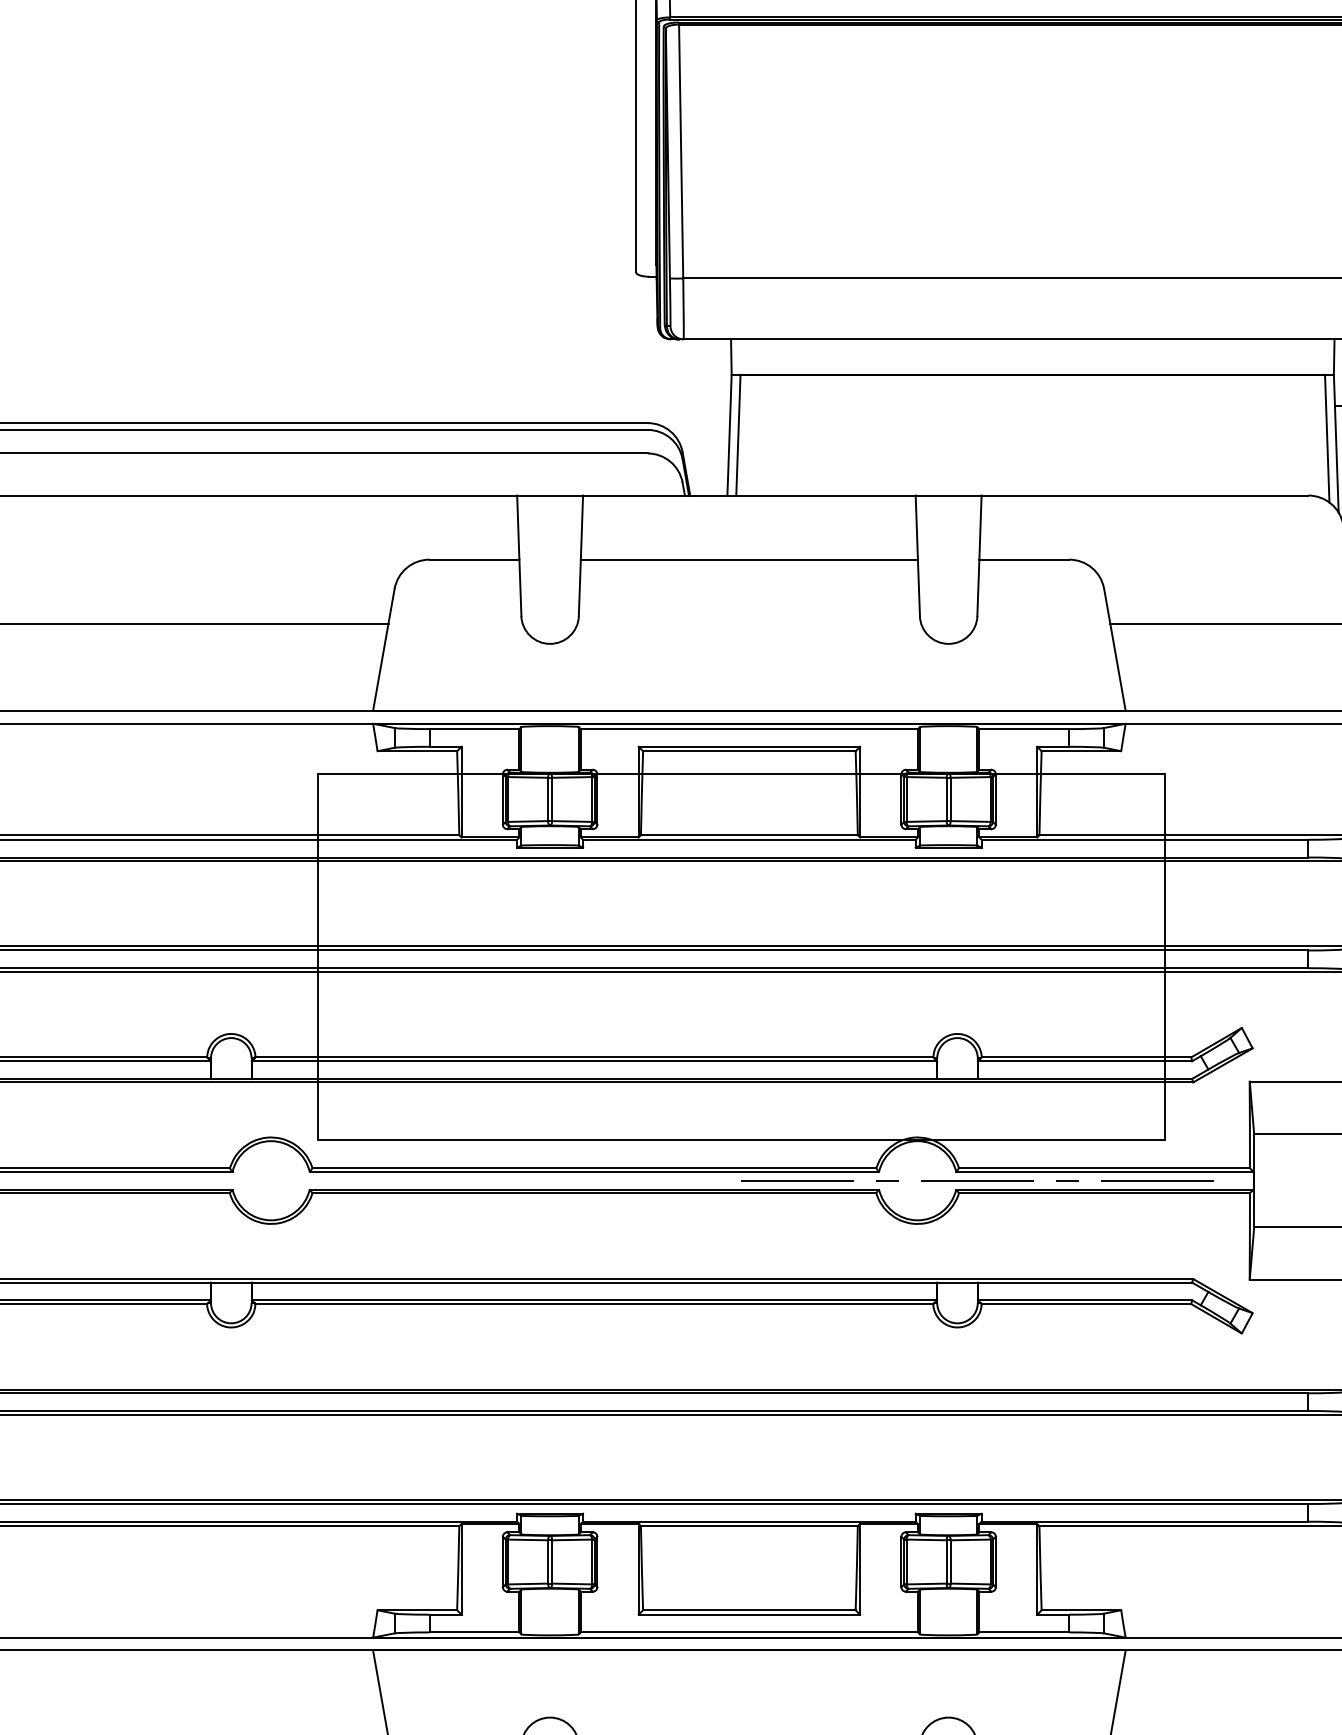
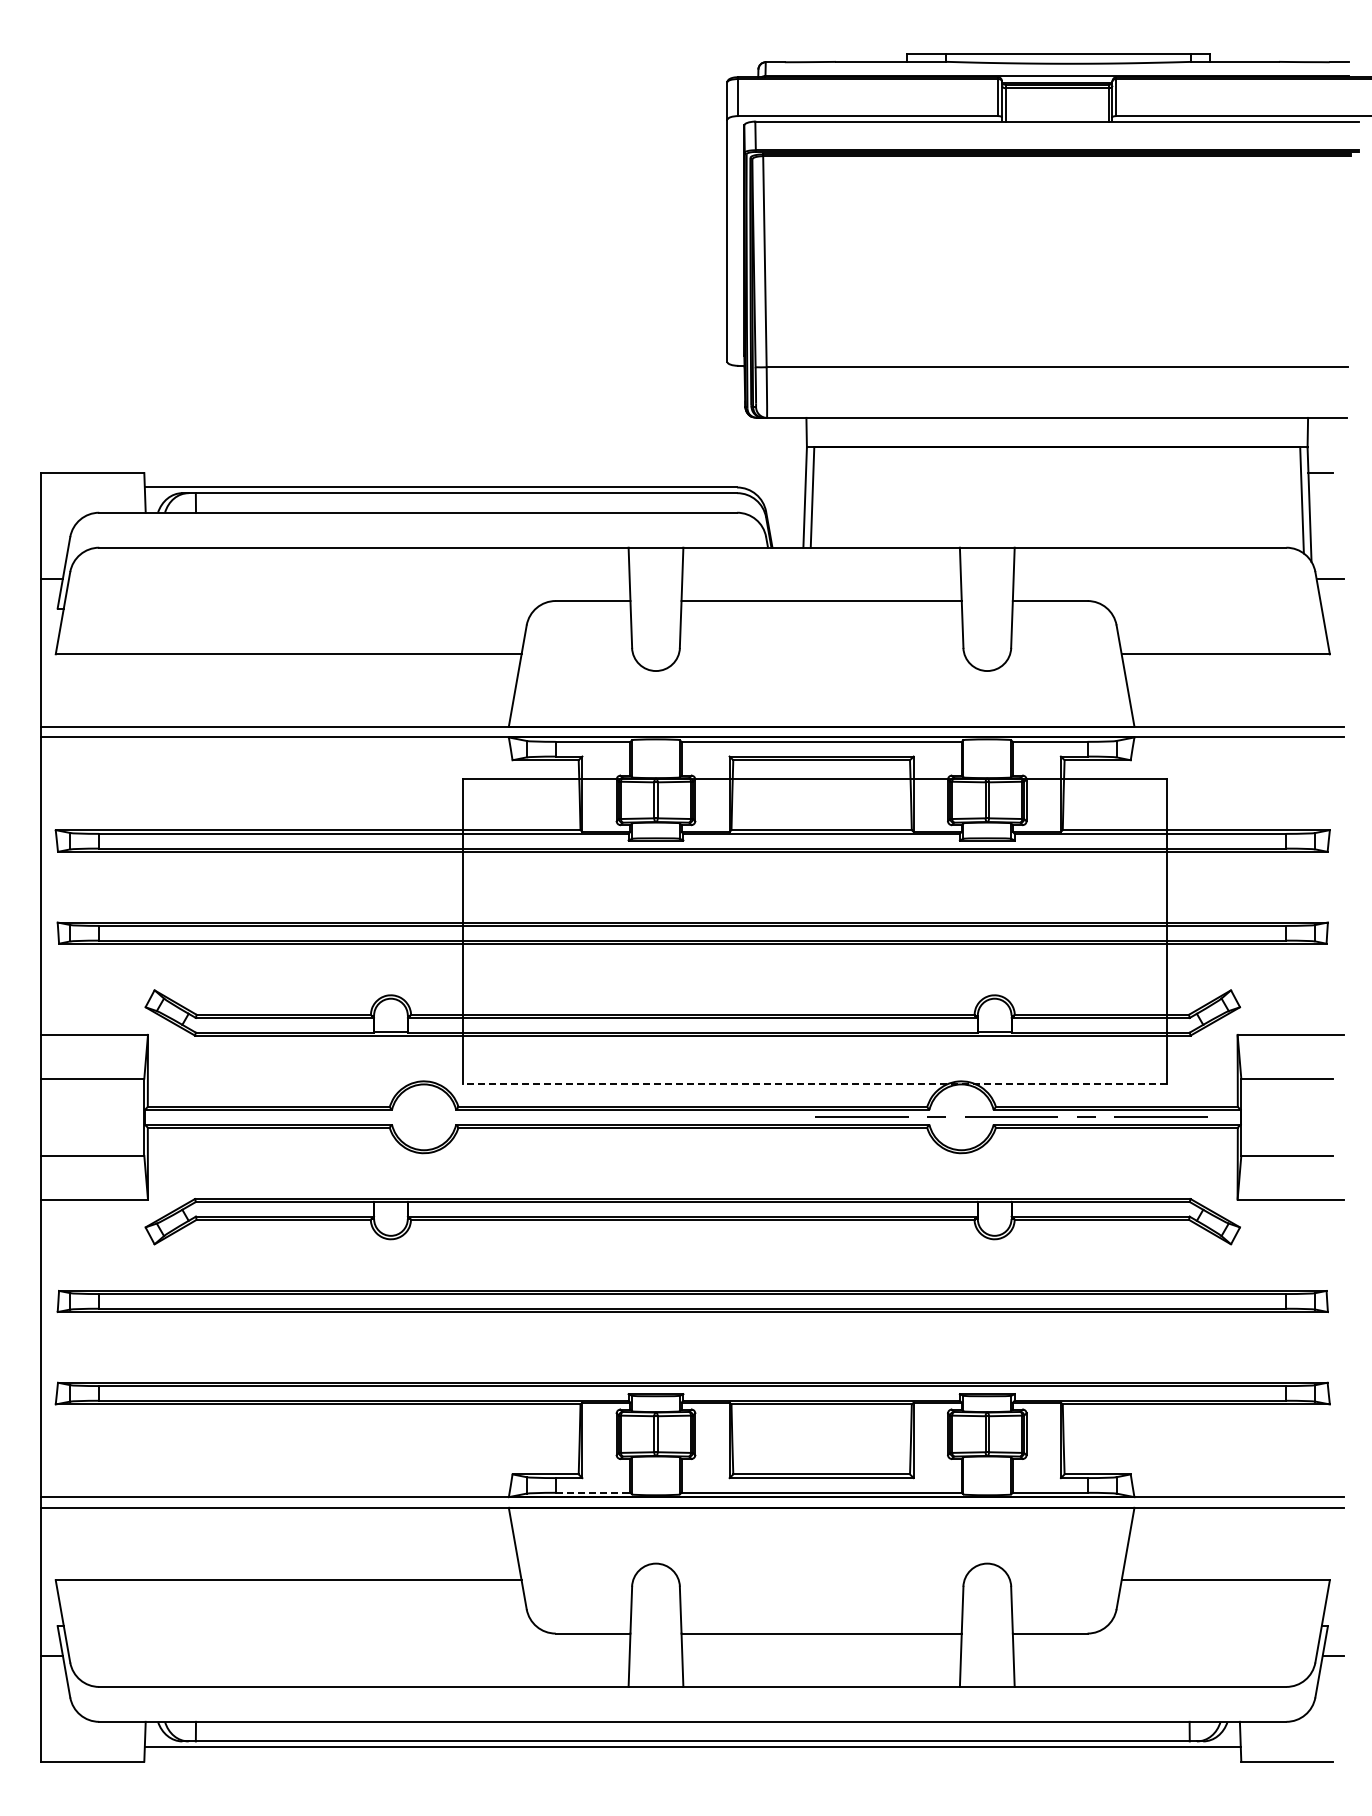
line: (741, 1140) -> (815, 1083), solid -> dashed
line: (474, 1632) -> (593, 1492), solid -> dashed

